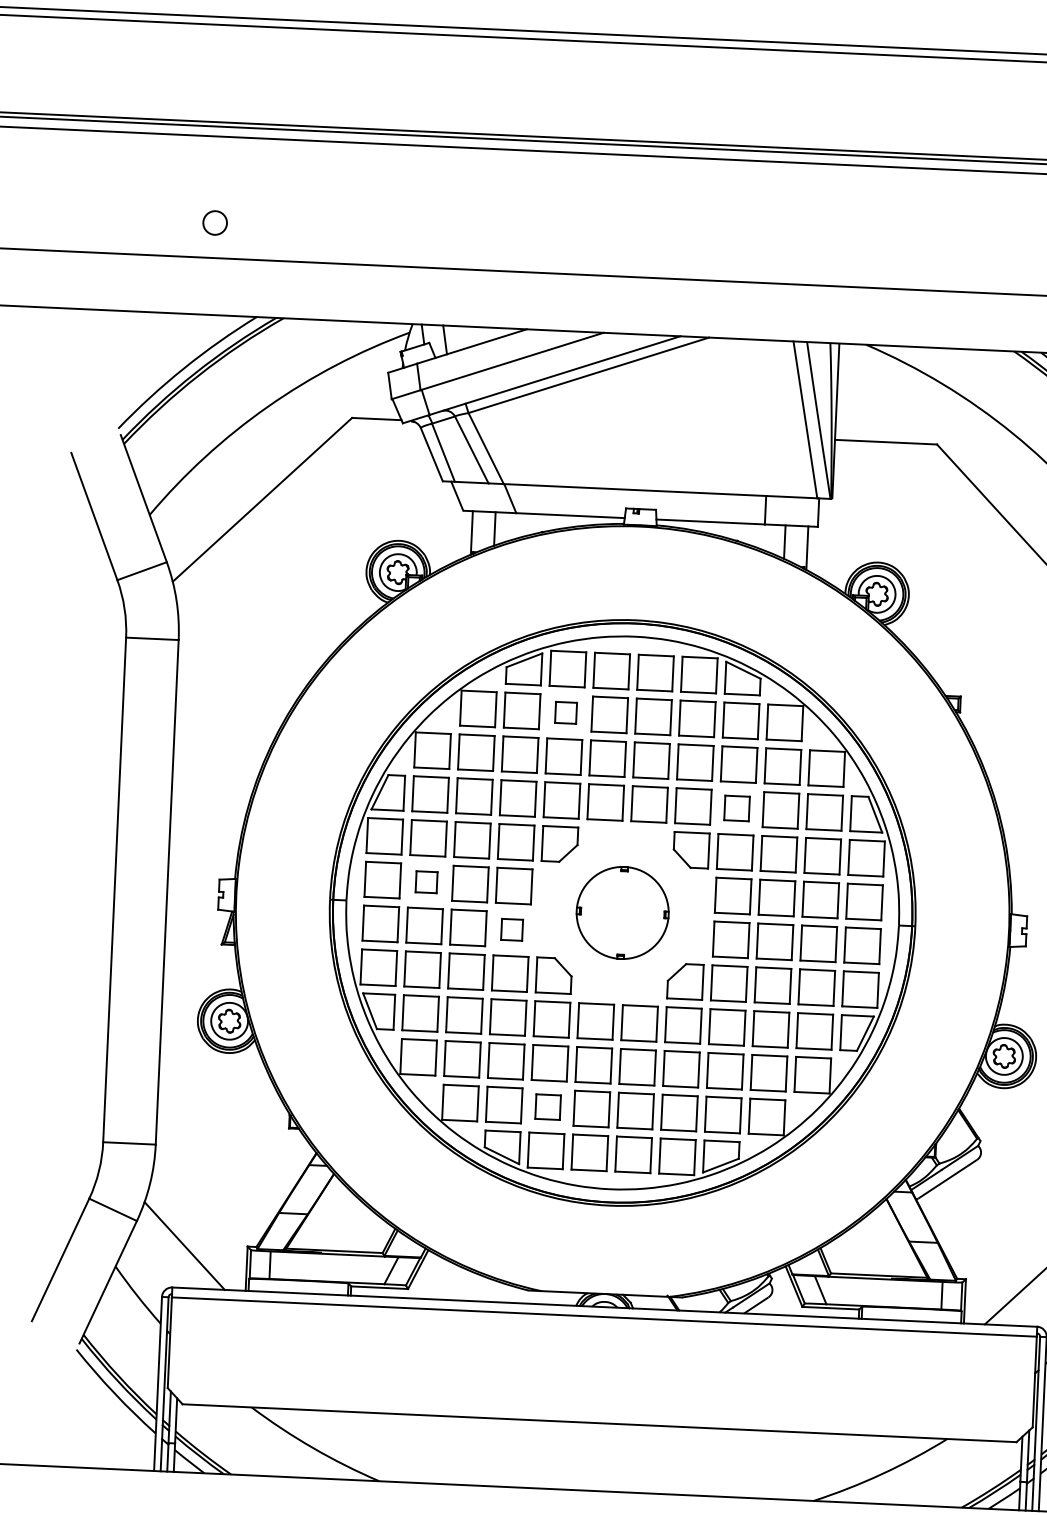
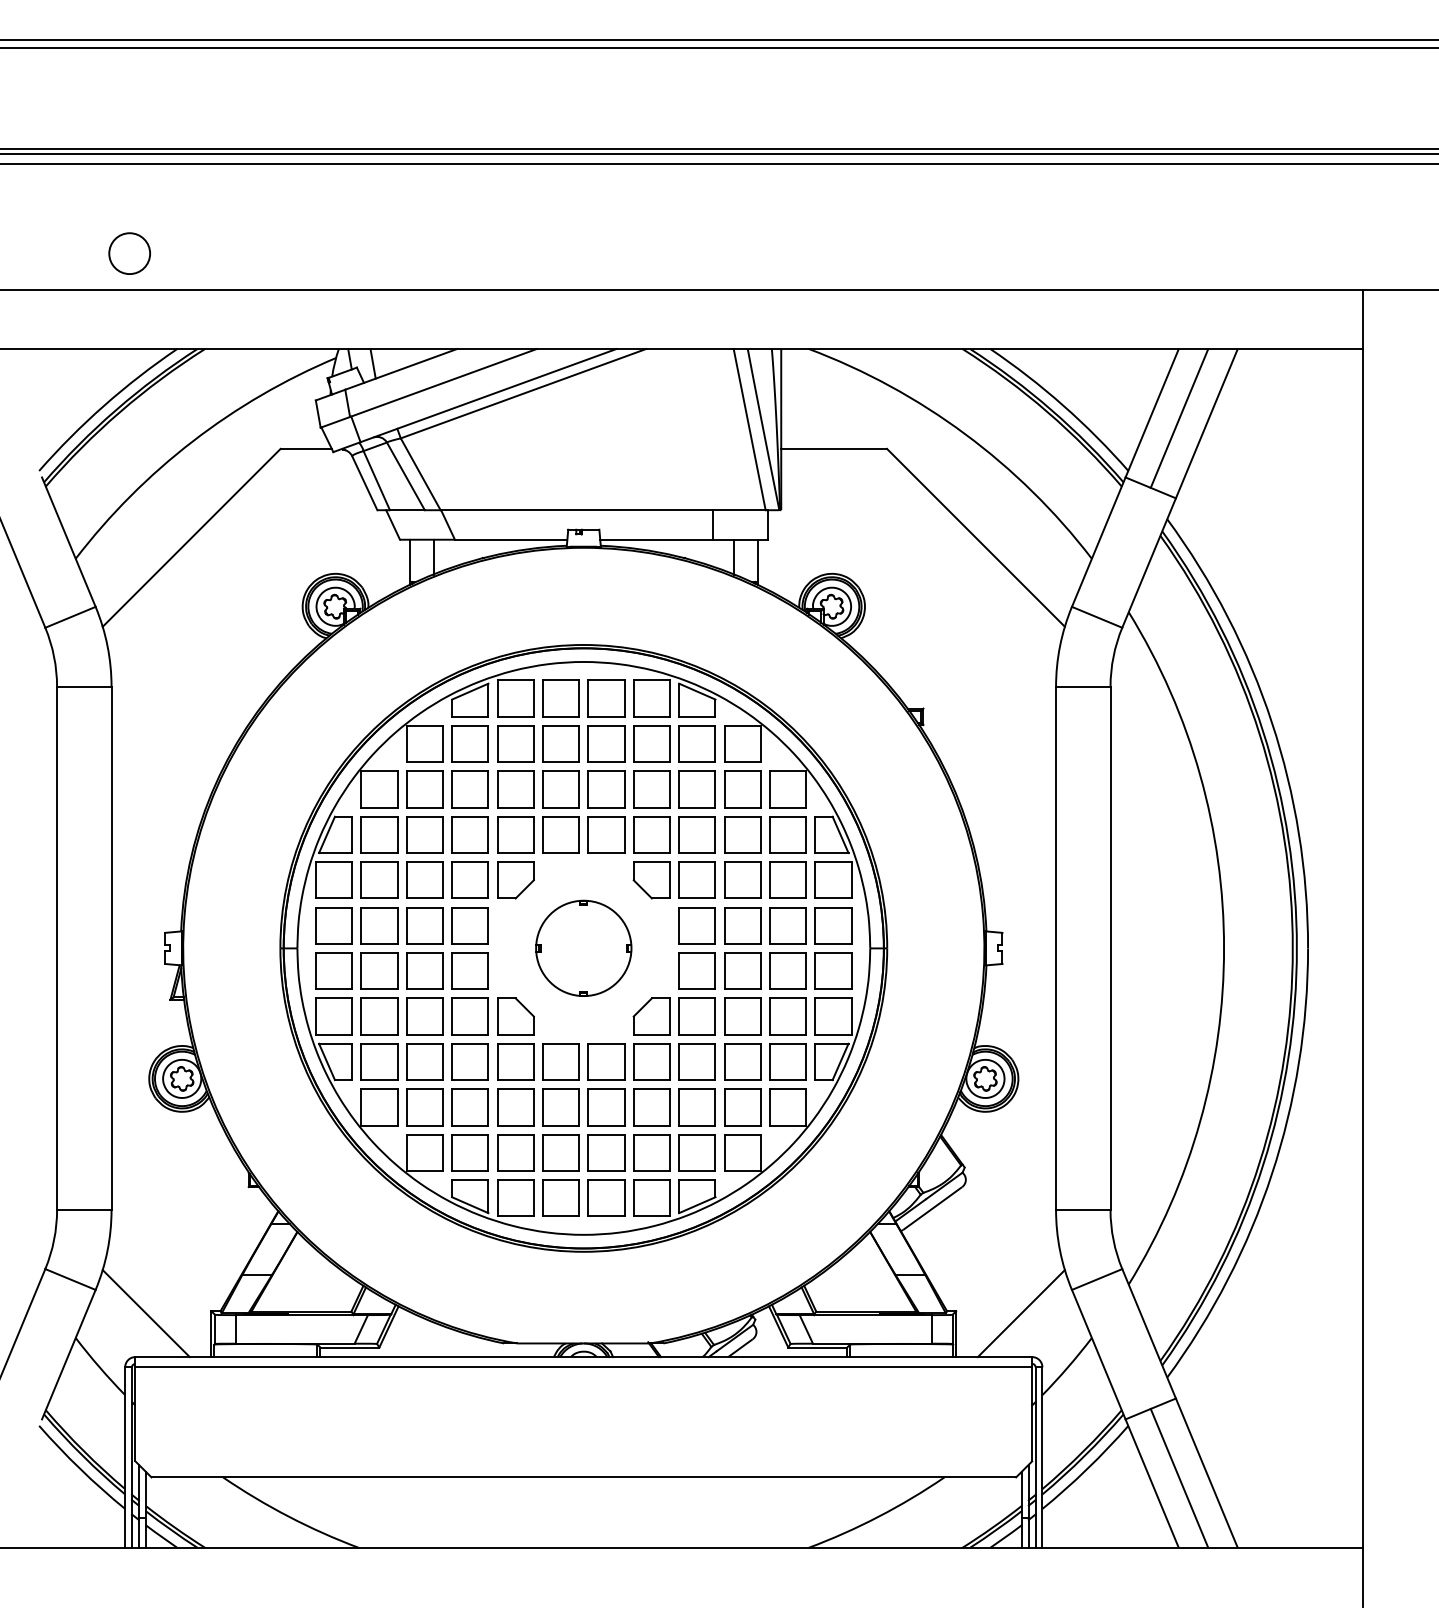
circle: (214, 222) -> (129, 253), size x1.67
part: (565, 712) -> (515, 743), size x1.67
part: (736, 808) -> (696, 834), size x1.43
part: (426, 881) -> (379, 925), size x1.67
part: (511, 929) -> (469, 970), size x1.67
part: (547, 1106) -> (515, 1152), size x1.43

